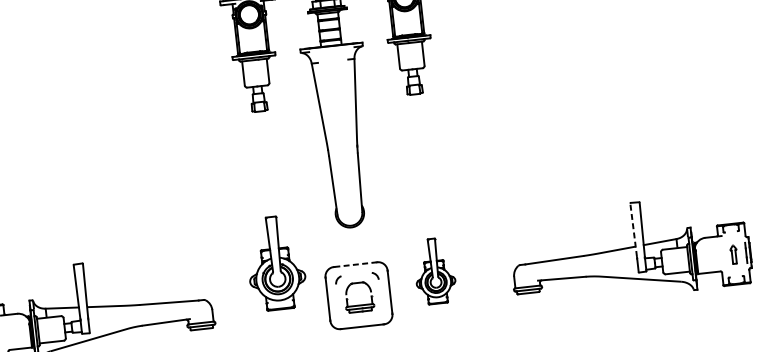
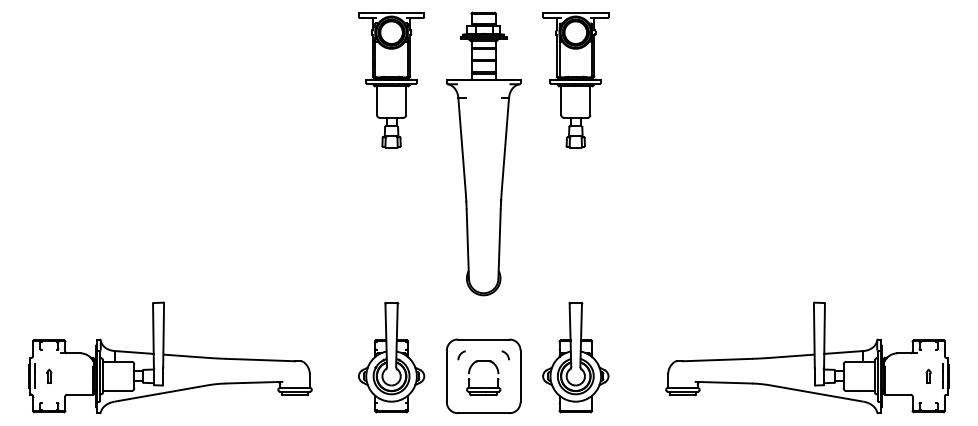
line: (633, 230) -> (814, 335), dashed -> solid
part: (733, 253) -> (928, 375), size x0.62
part: (275, 263) -> (391, 357), moved
line: (356, 264) -> (484, 339), dashed -> solid
part: (434, 271) -> (575, 357), size x1.43

